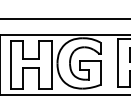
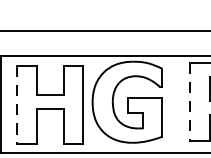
line: (118, 63) -> (190, 102), solid -> dashed
line: (10, 65) -> (16, 105), solid -> dashed

